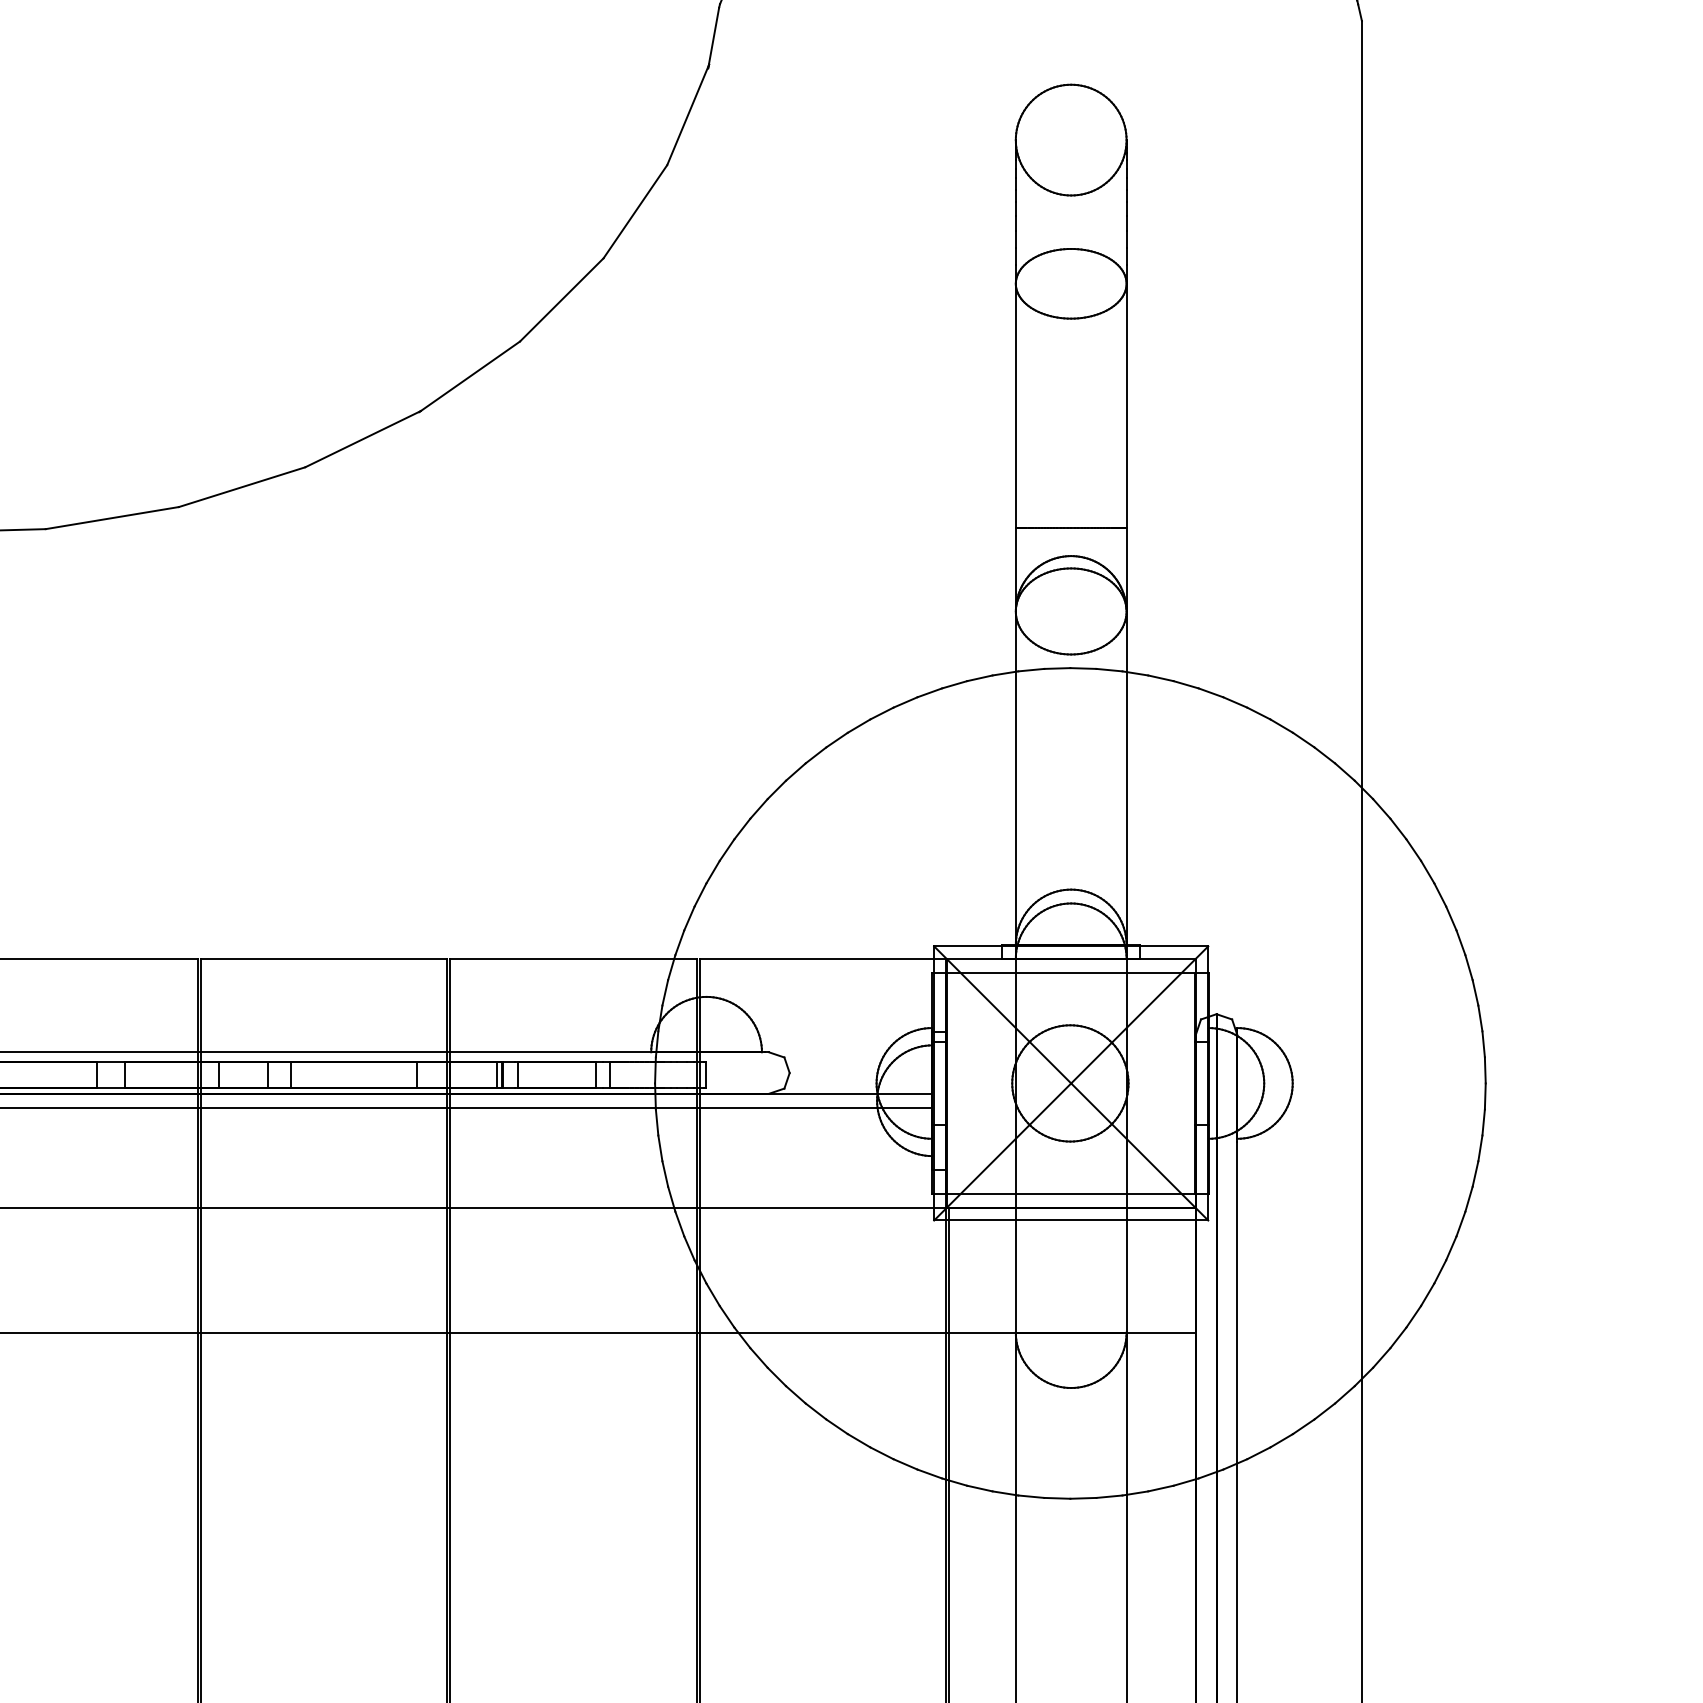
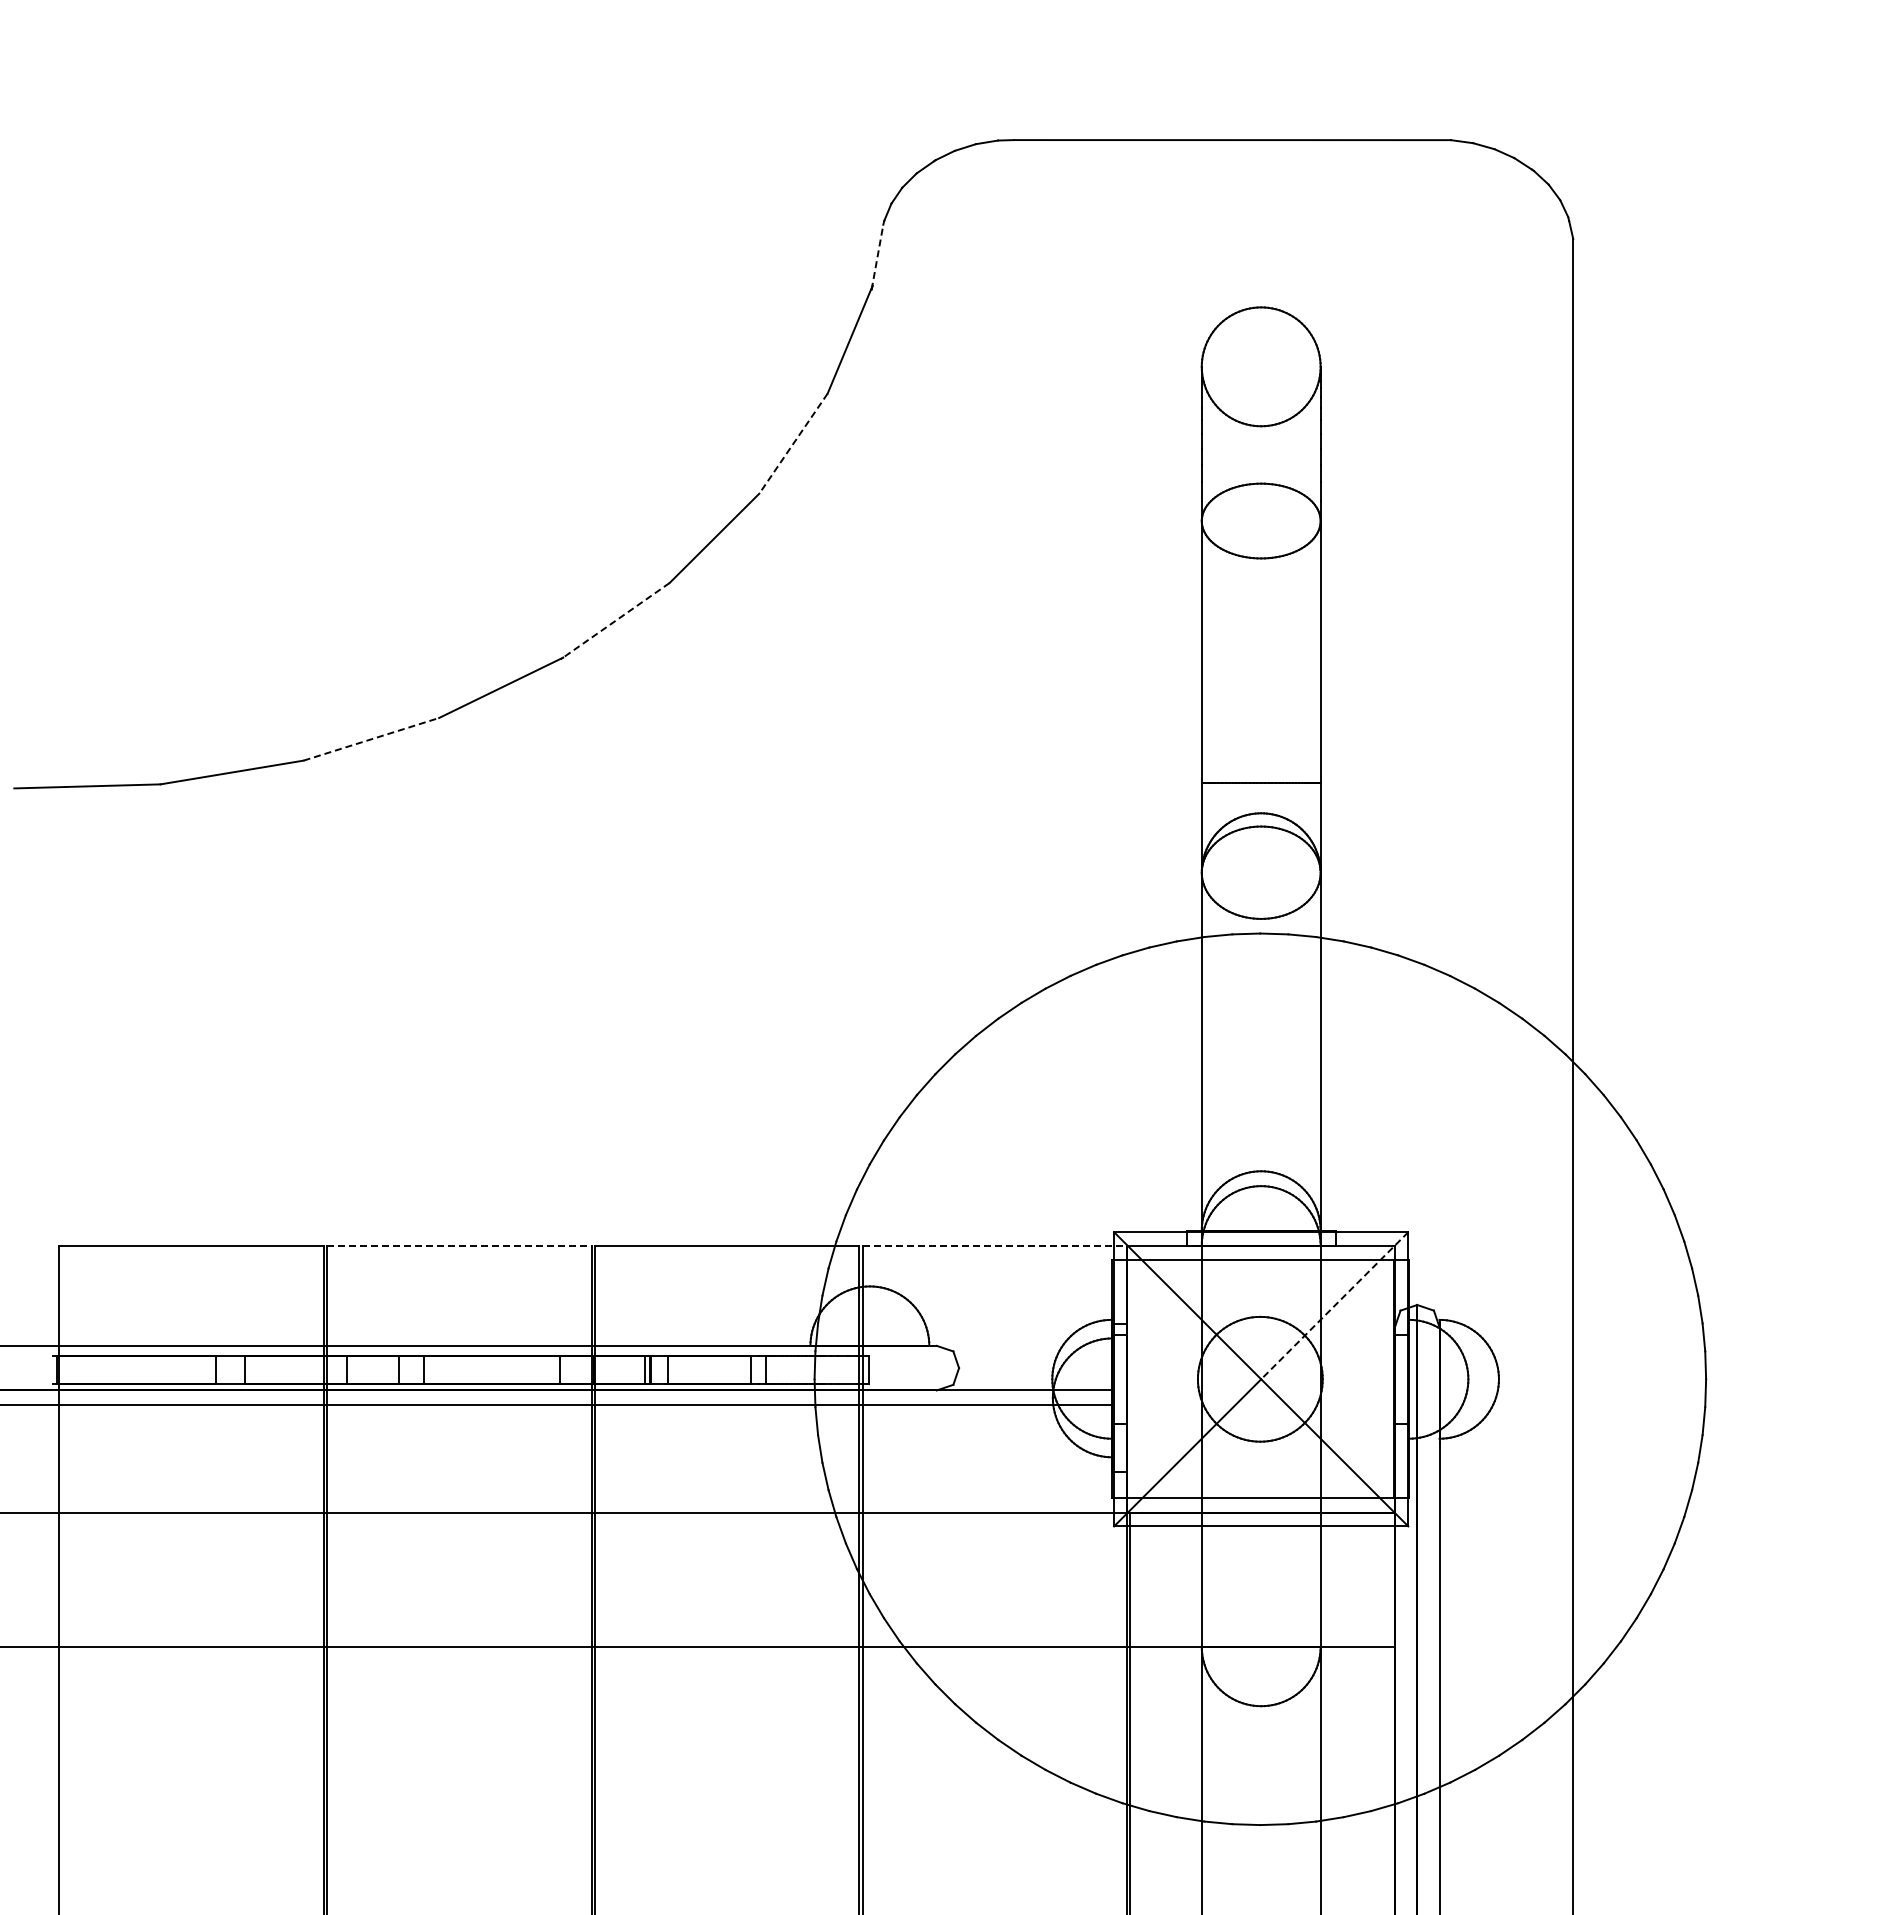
line: (713, 37) -> (877, 256), solid -> dashed
line: (635, 211) -> (793, 443), solid -> dashed
line: (469, 376) -> (615, 620), solid -> dashed
line: (242, 487) -> (371, 739), solid -> dashed
line: (324, 958) -> (459, 1245), solid -> dashed
line: (823, 958) -> (995, 1245), solid -> dashed
line: (1139, 1015) -> (1334, 1306), solid -> dashed

